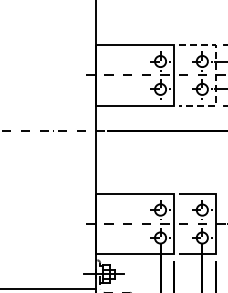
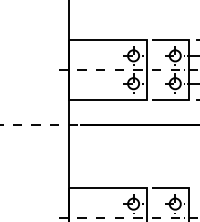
line: (216, 75) -> (189, 69), dashed -> solid

